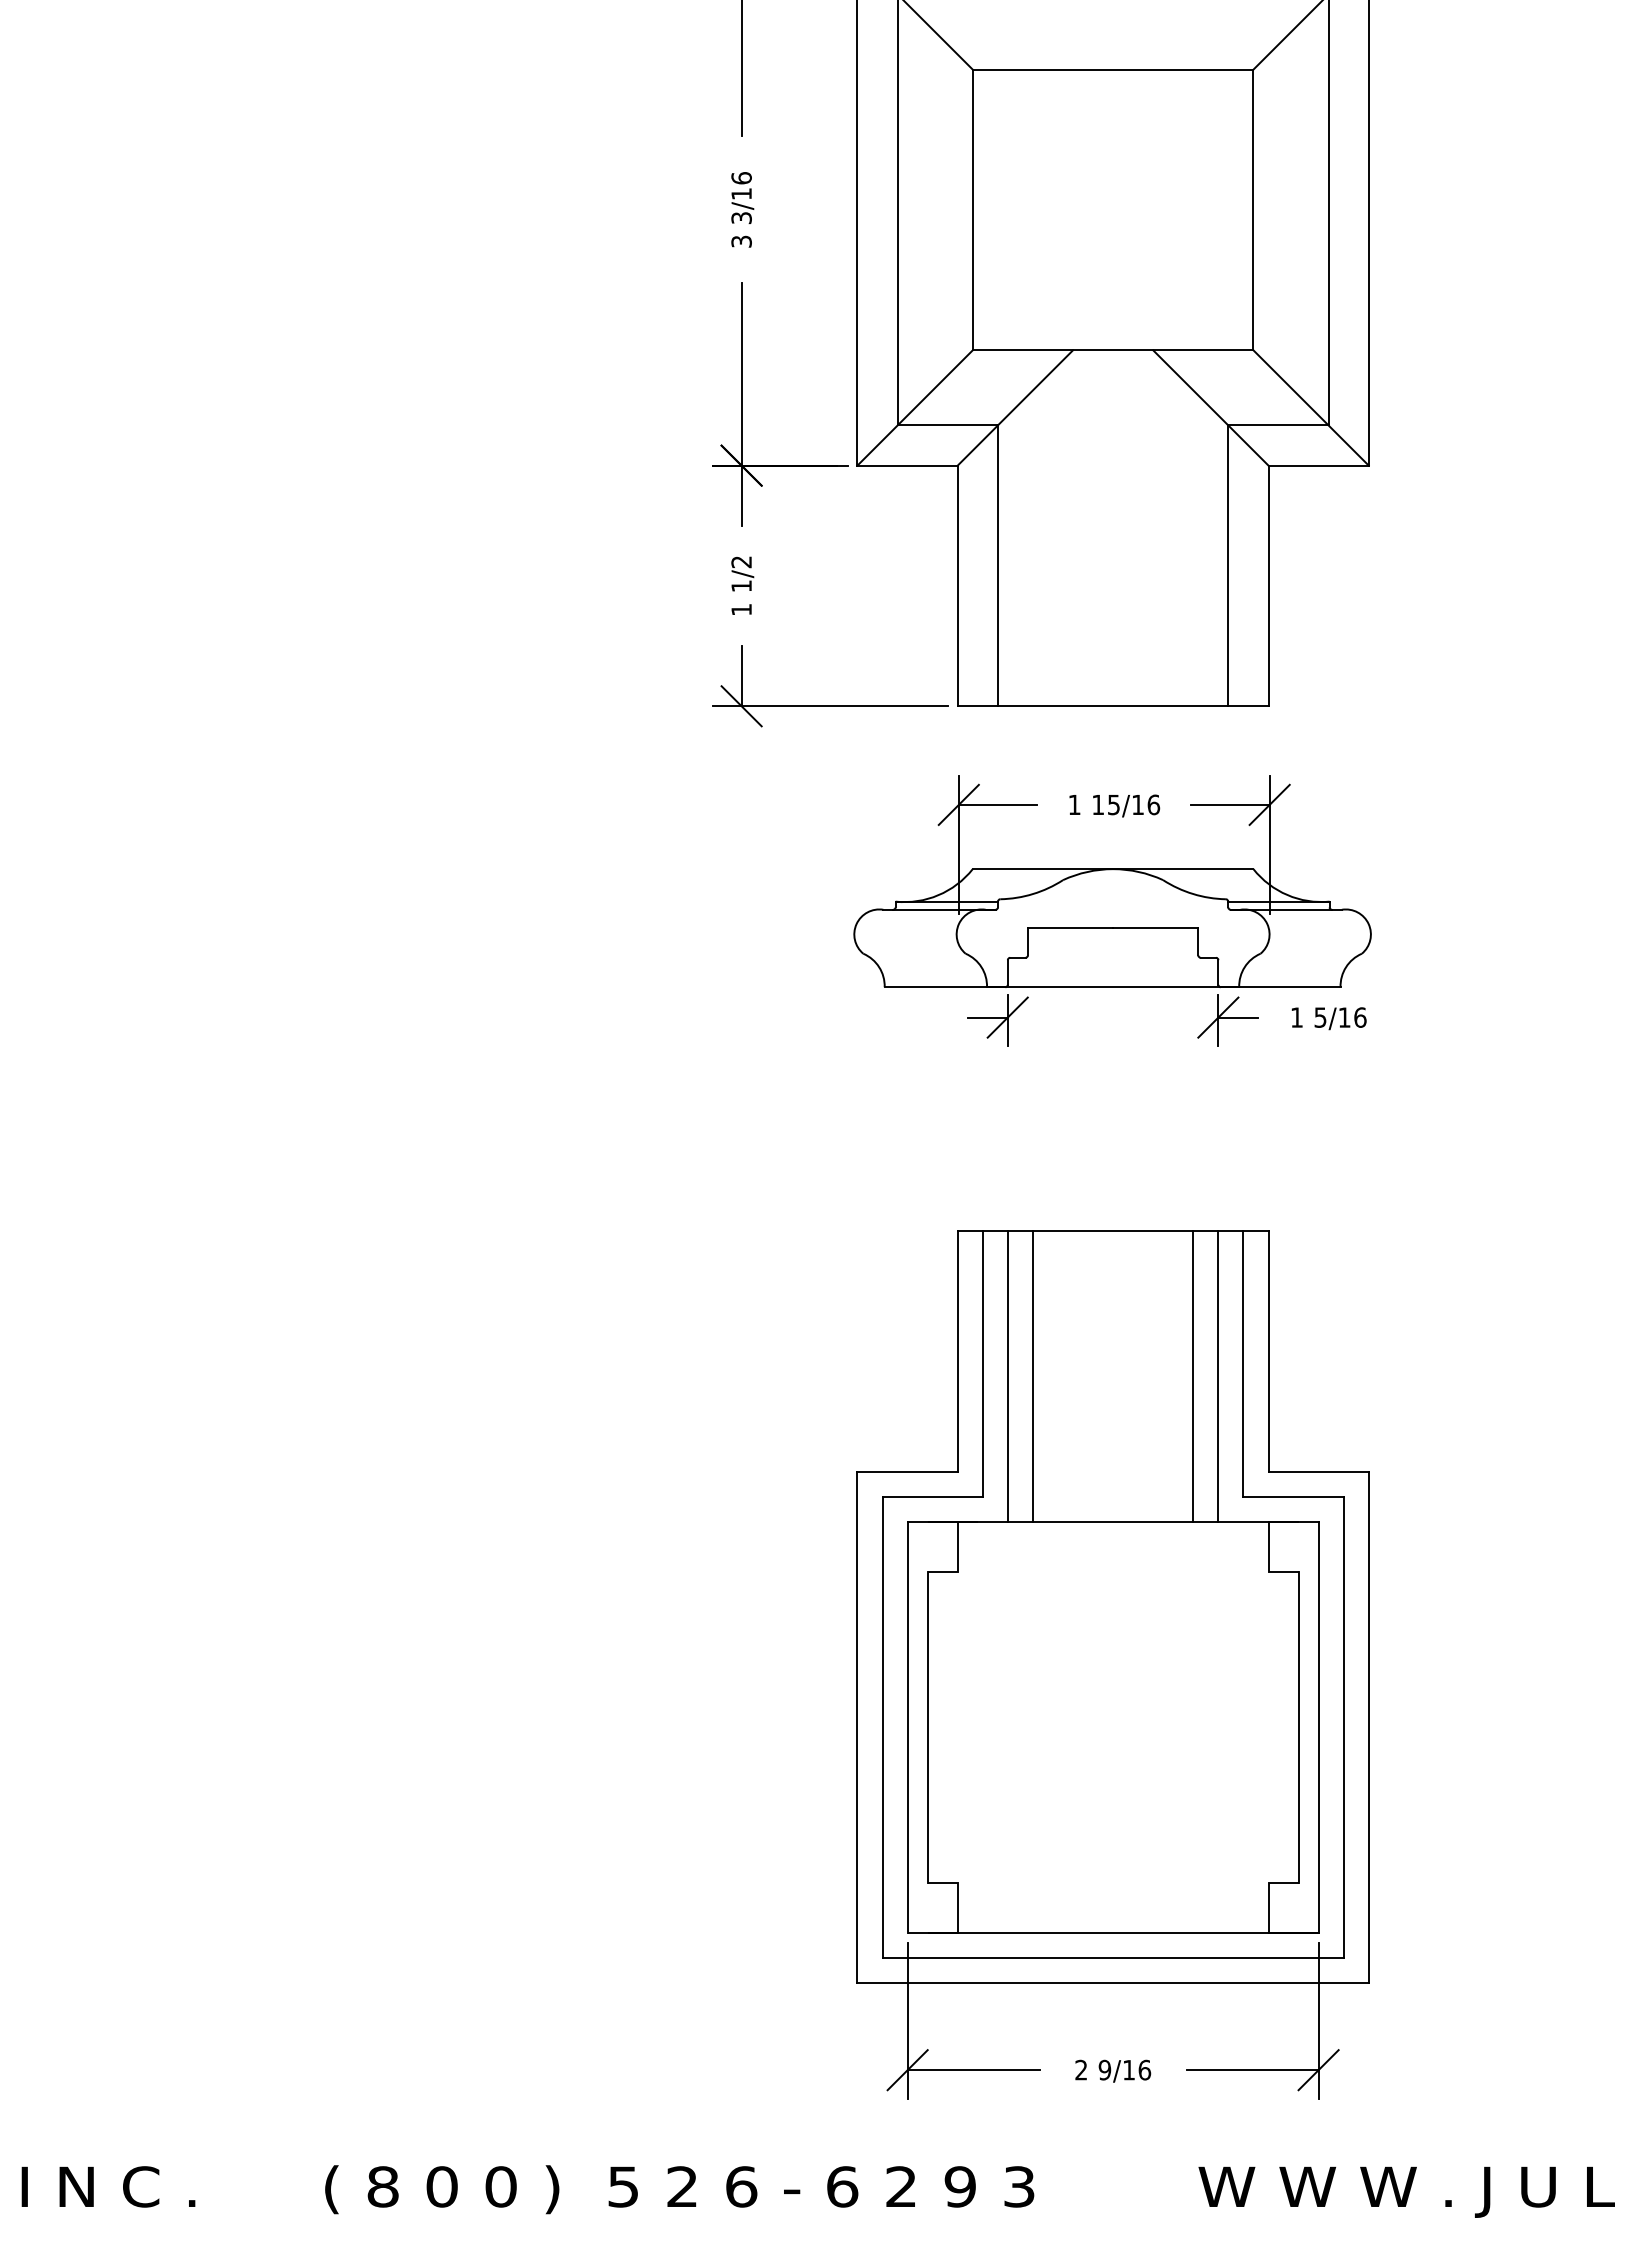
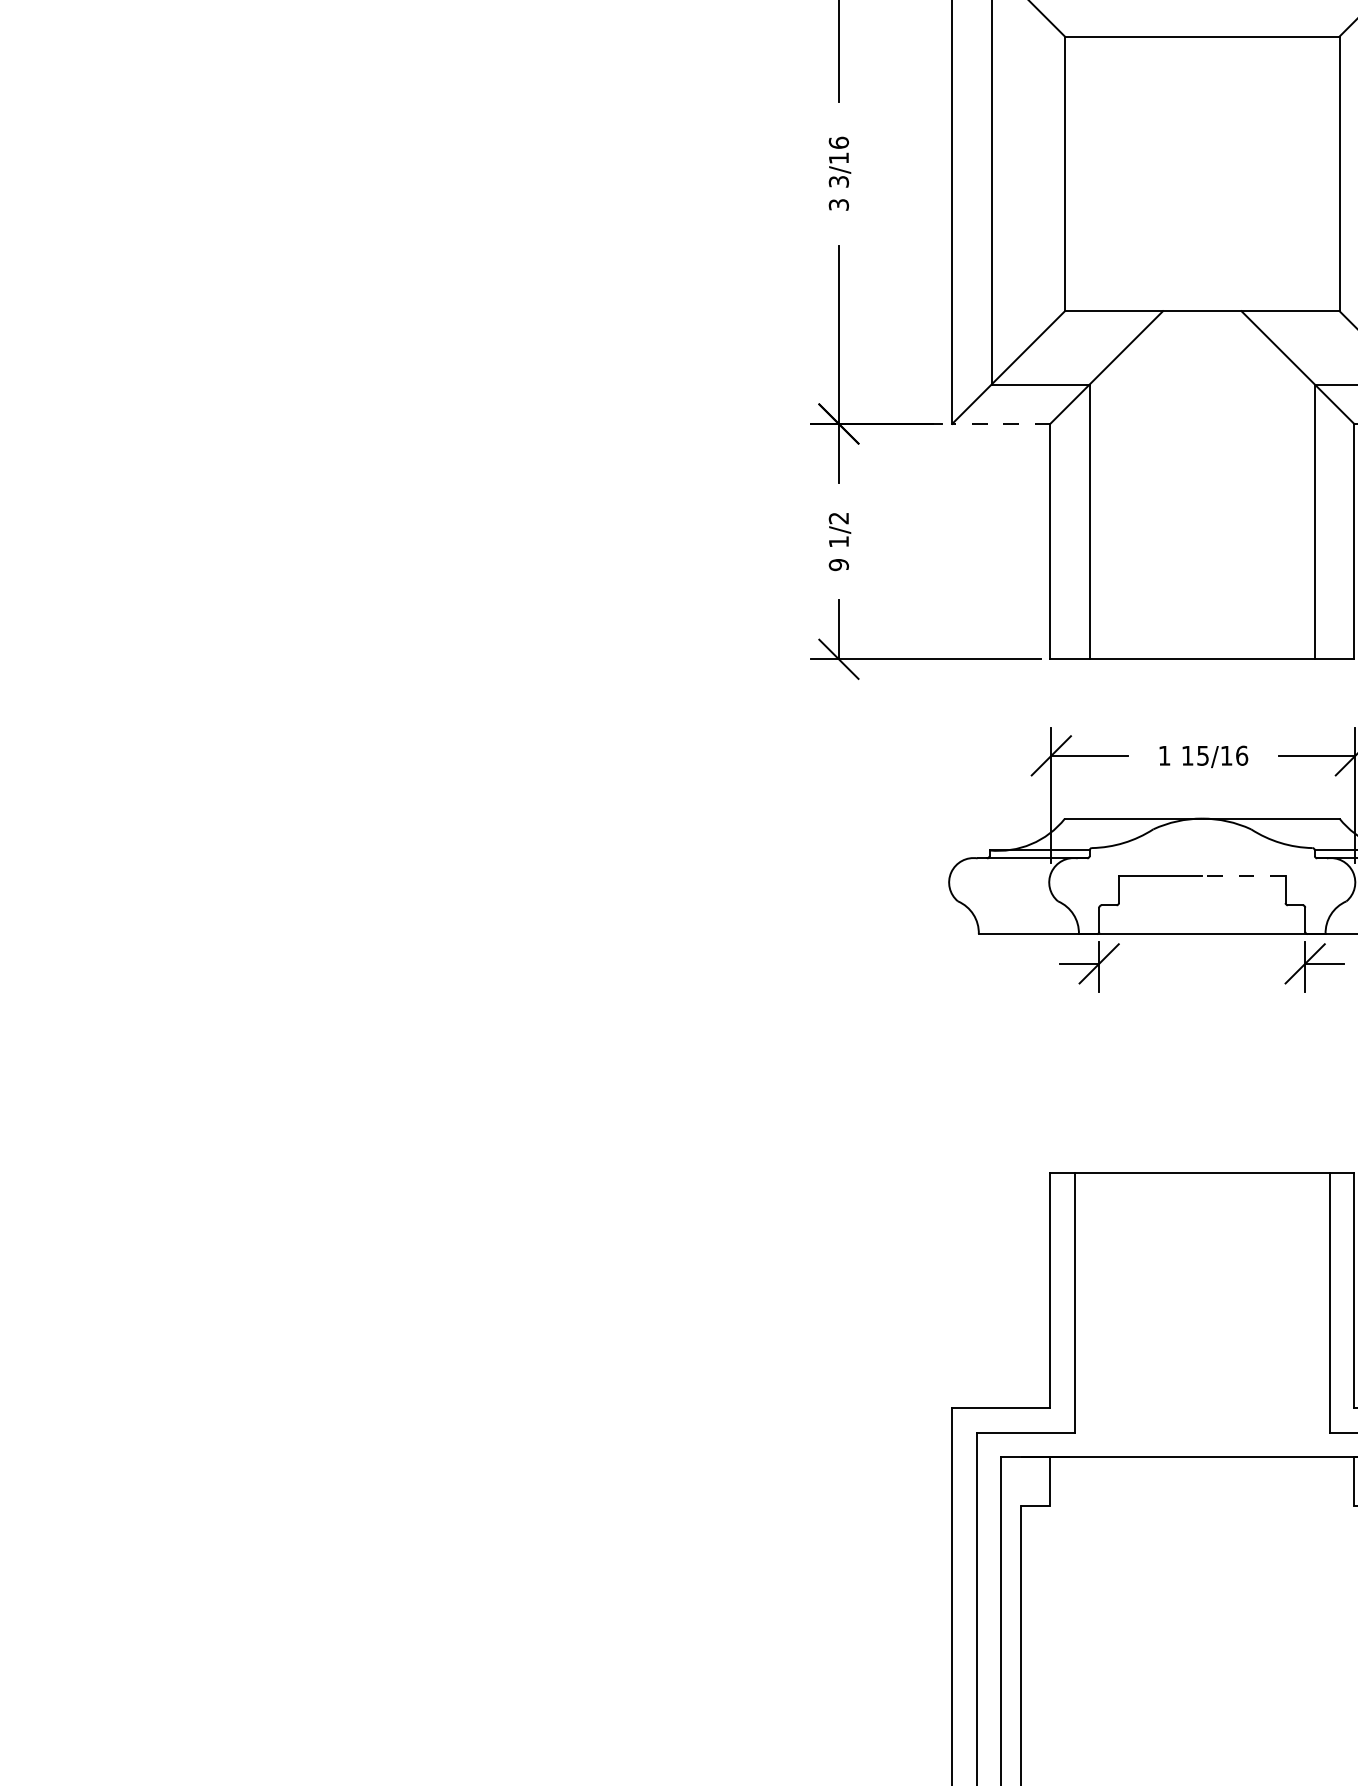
line: (907, 465) -> (1001, 423), solid -> dashed
text: (741, 609) -> (838, 564), 1 -> 9
line: (1155, 927) -> (1243, 875), solid -> dashed
line: (1007, 1376) -> (1098, 1314), removed
line: (1032, 1376) -> (1123, 1314), removed
line: (1193, 1376) -> (1280, 1314), removed
line: (1218, 1376) -> (1305, 1314), removed

